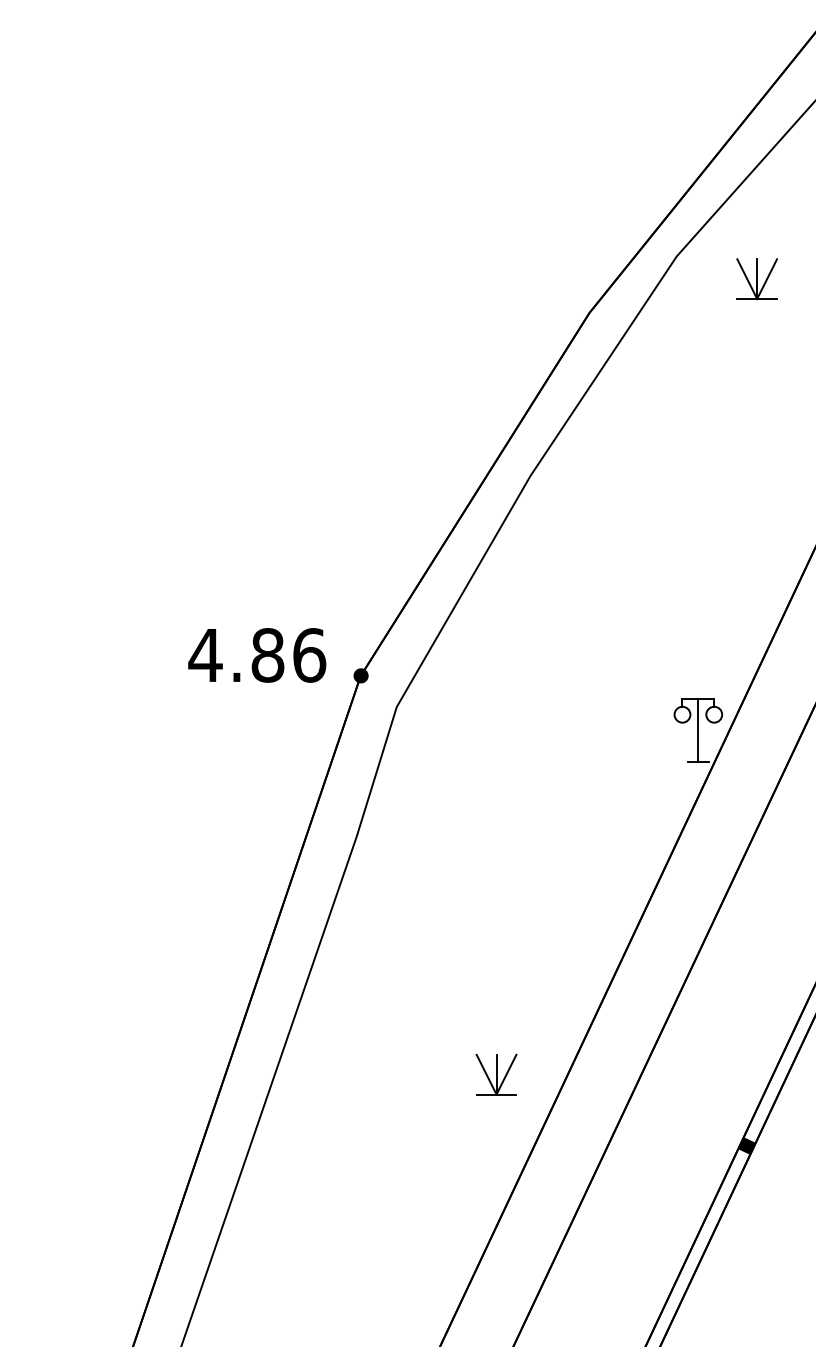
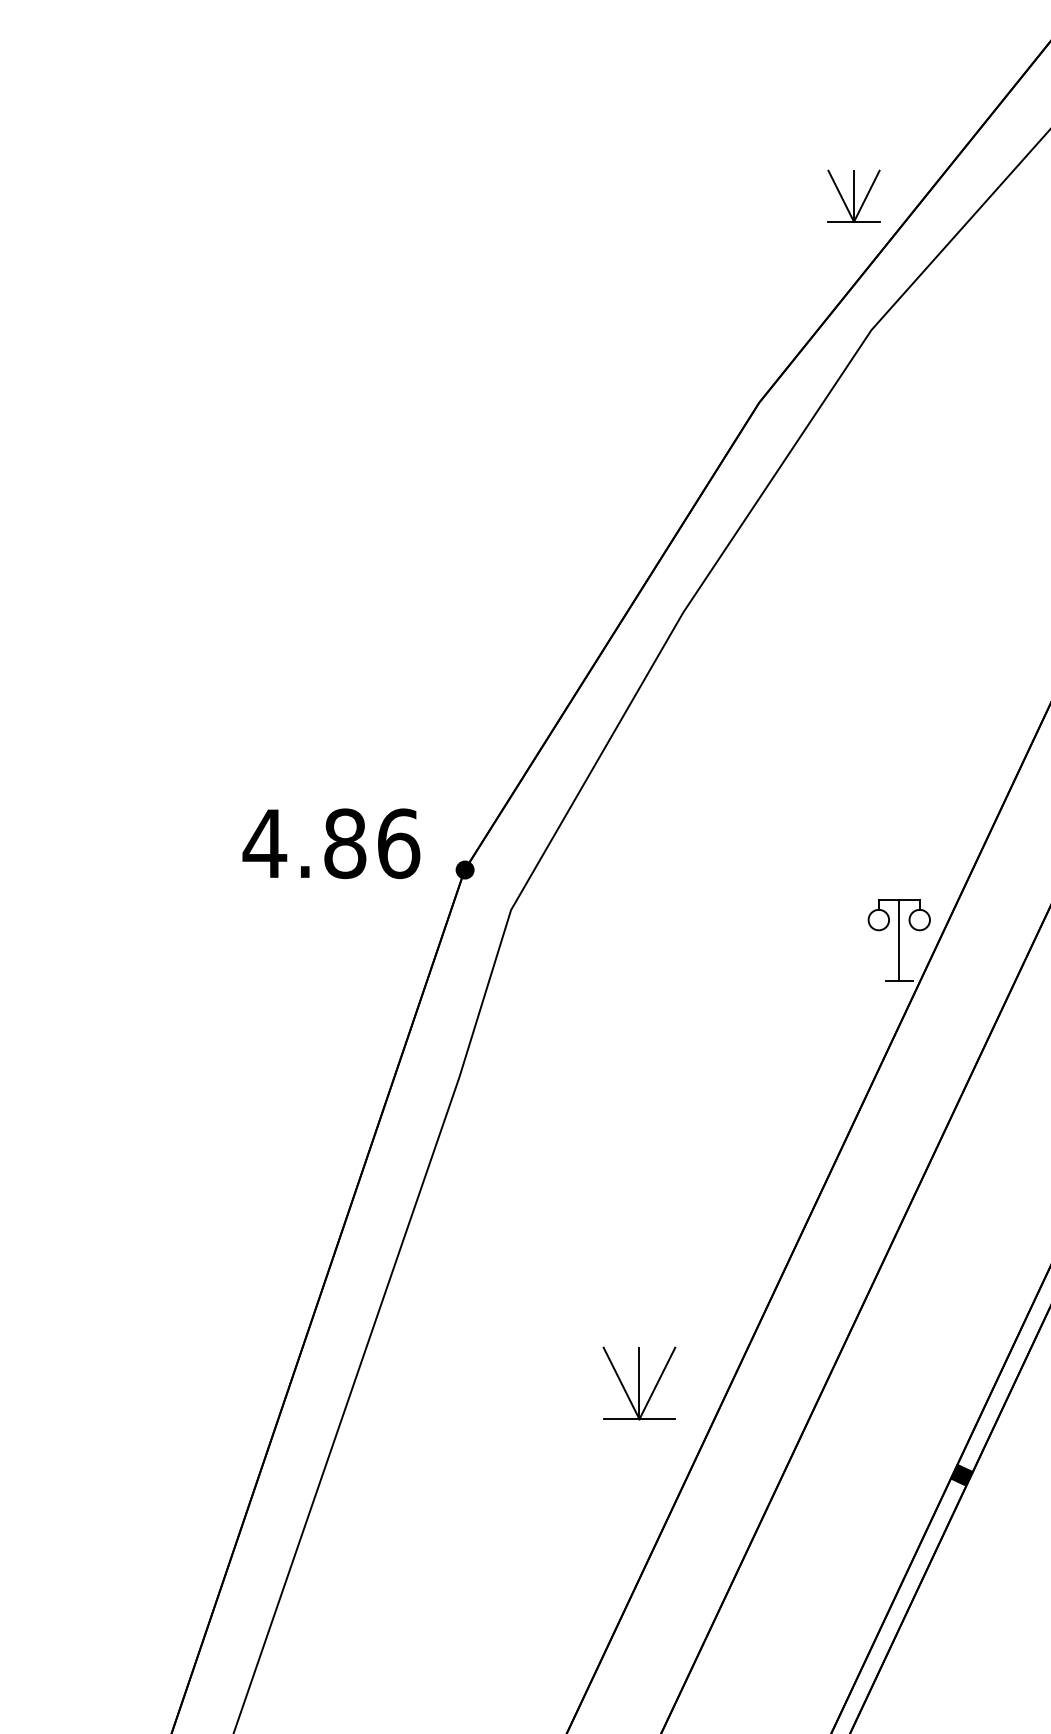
part: (756, 278) -> (853, 195), moved
part: (496, 1074) -> (639, 1383), size x1.4

